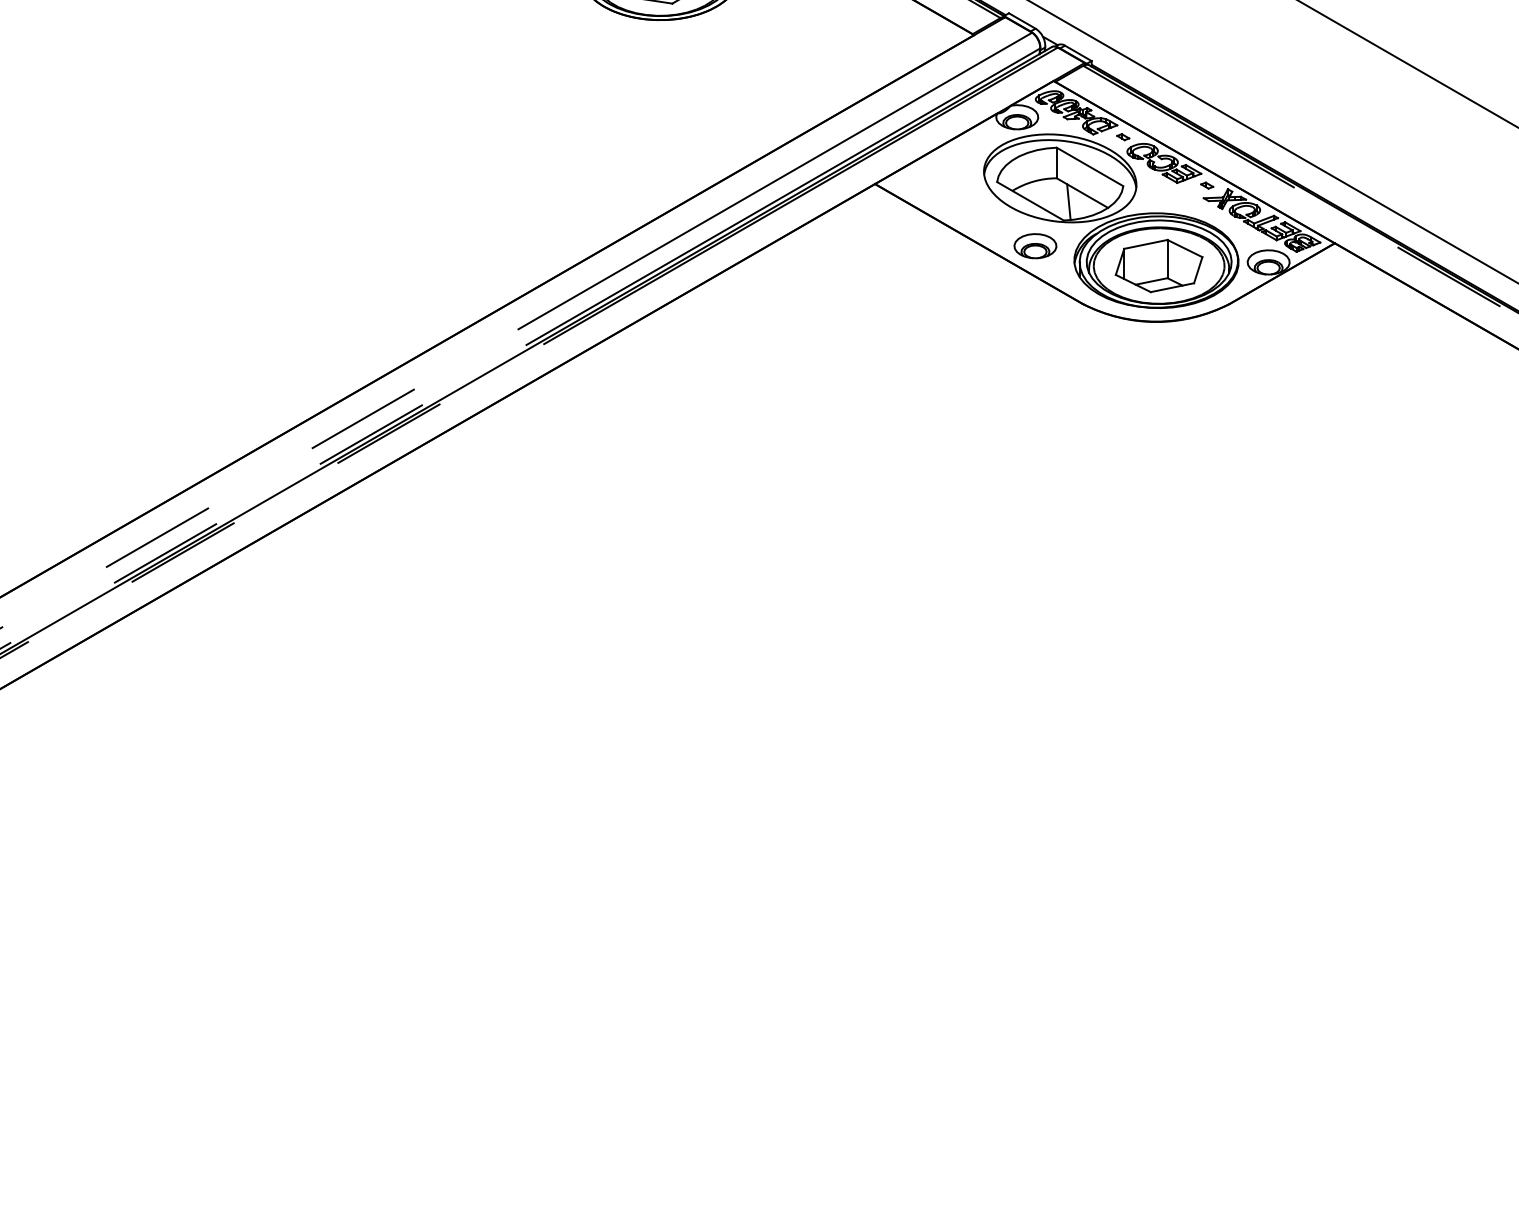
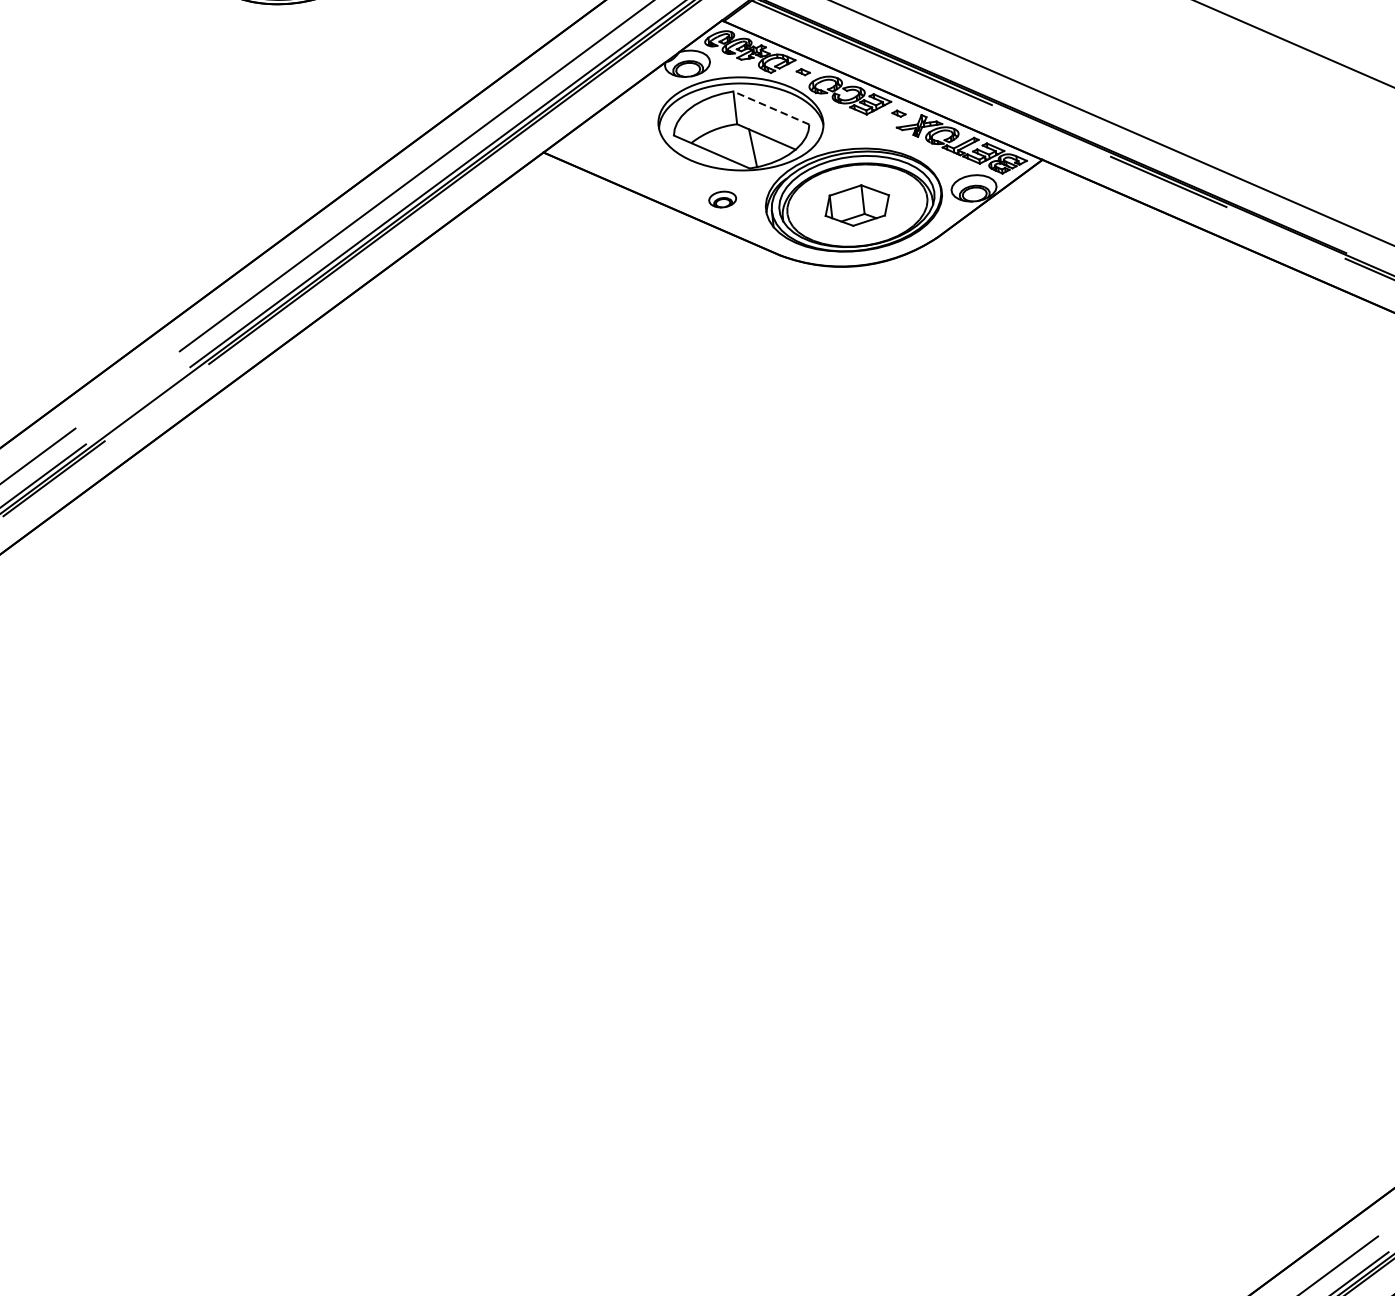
line: (1089, 166) -> (770, 107), solid -> dashed
part: (1035, 246) -> (722, 199), size x0.6
part: (1158, 265) -> (856, 205), size x0.7

